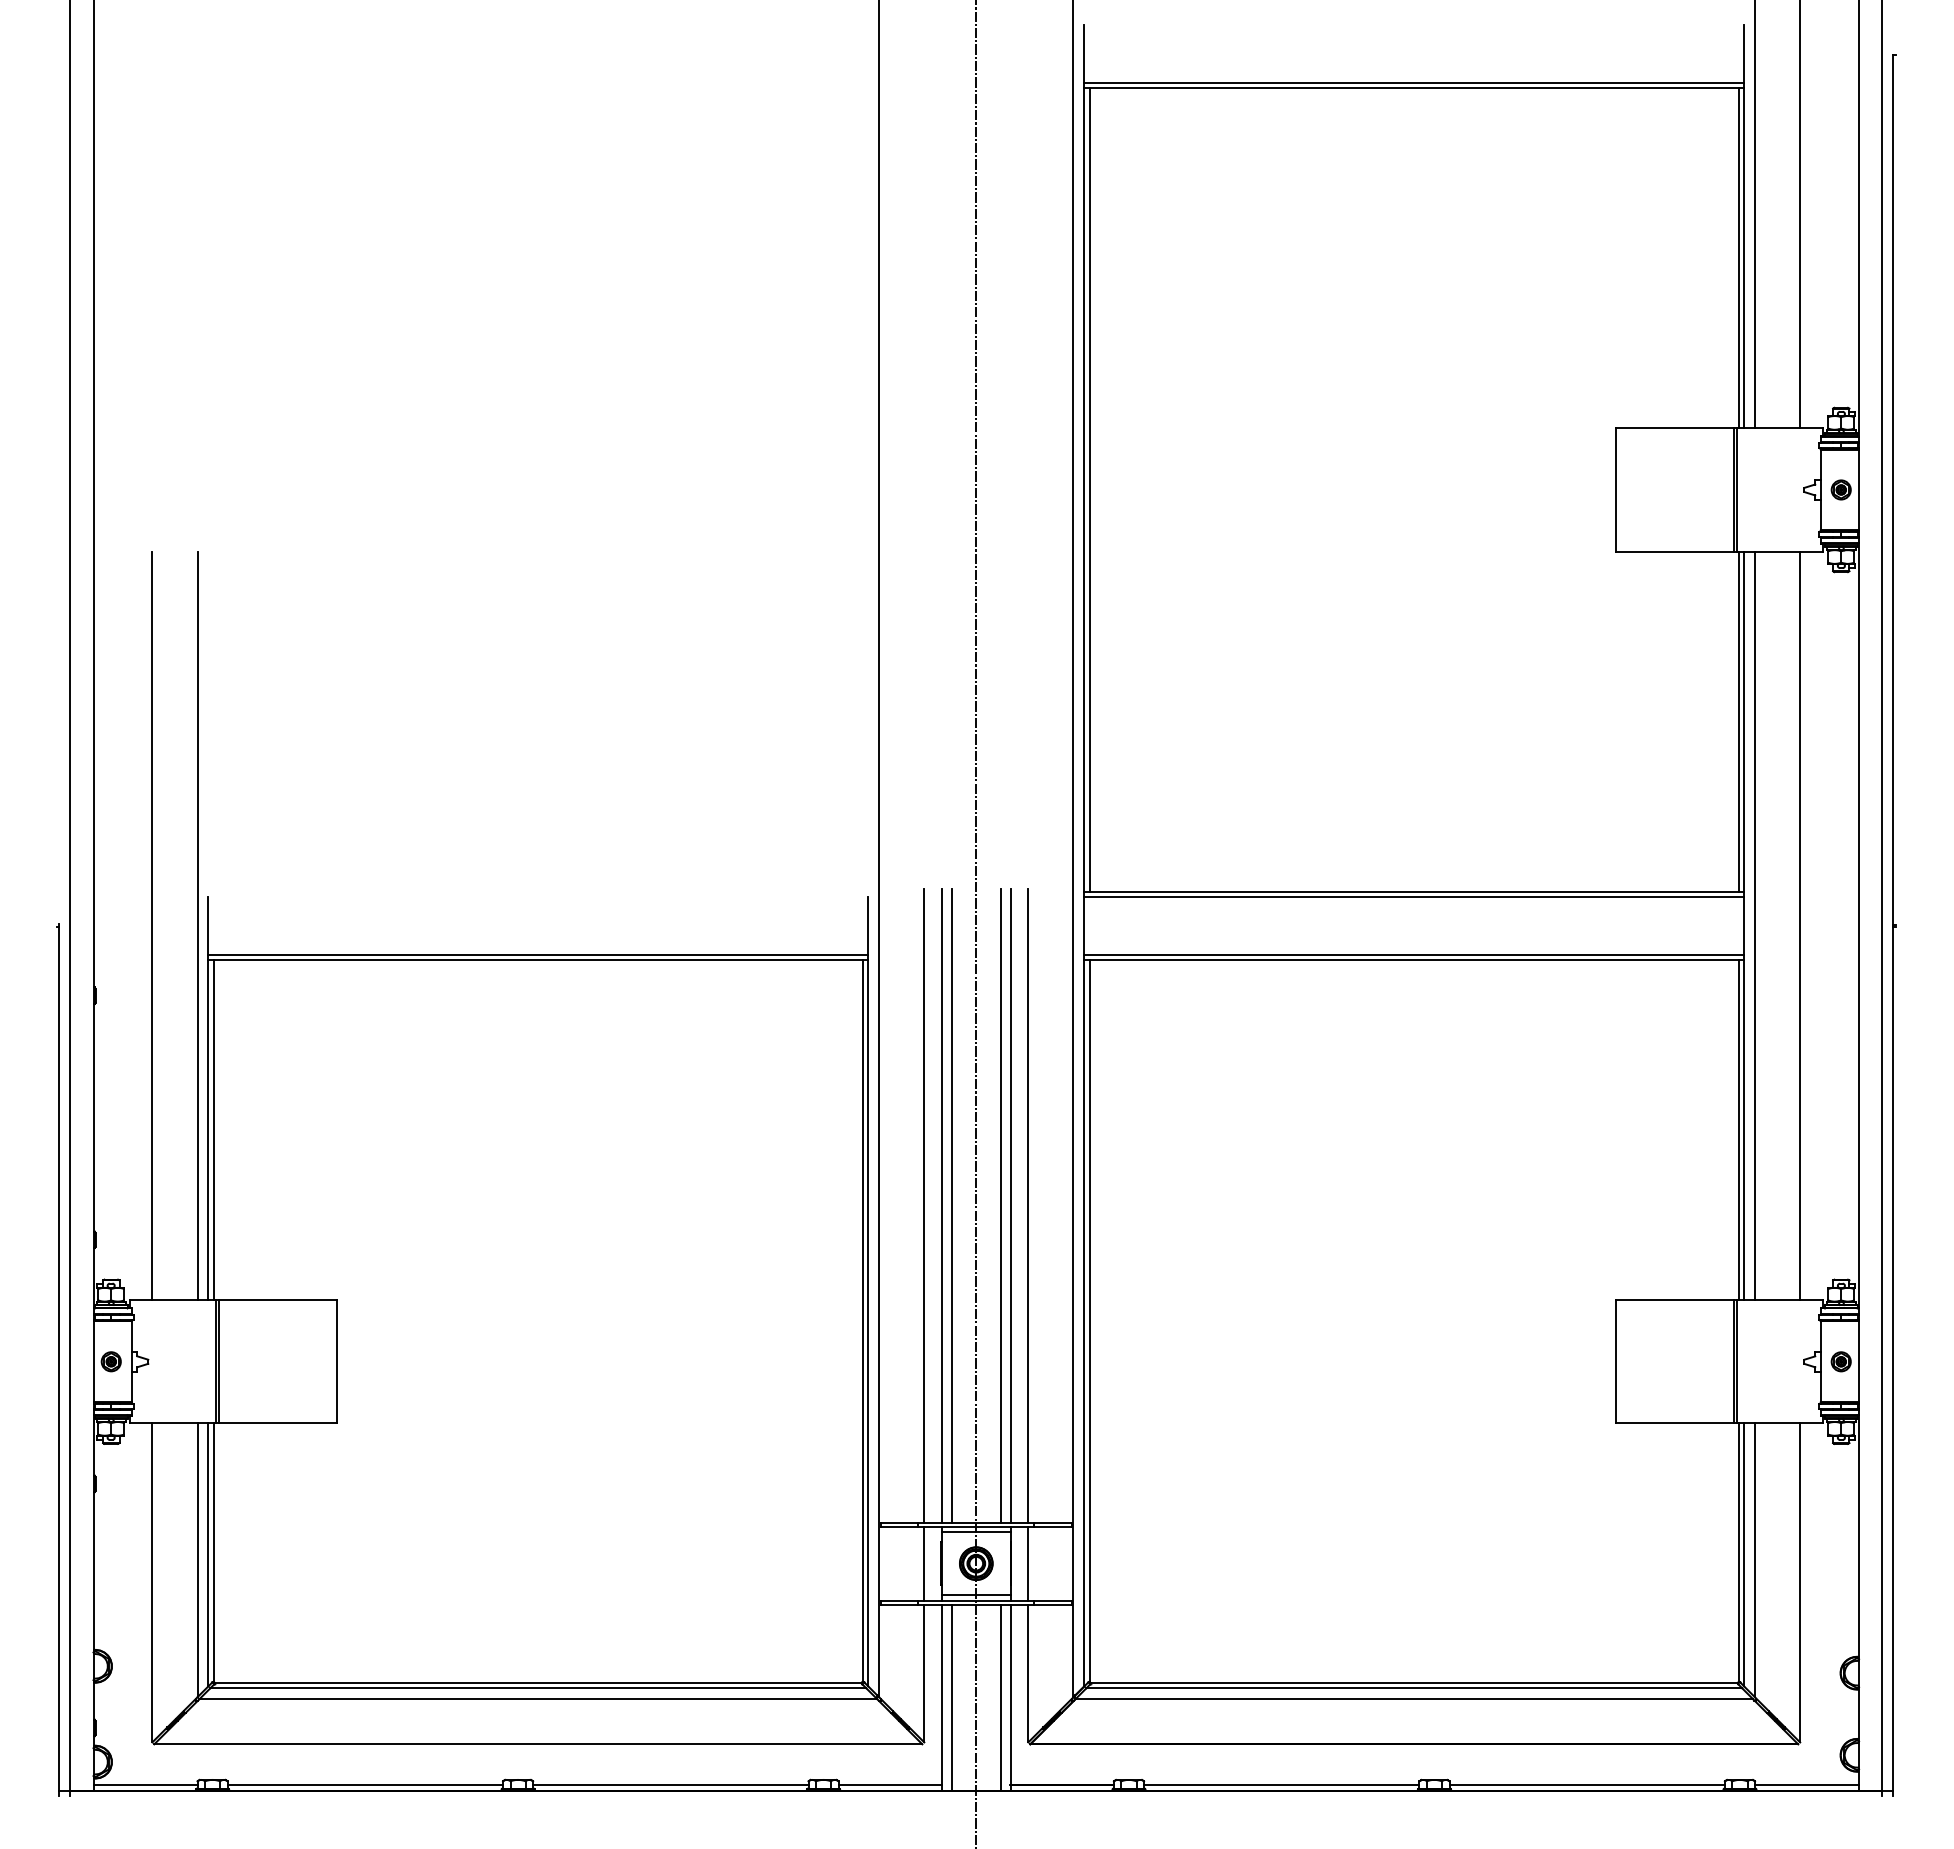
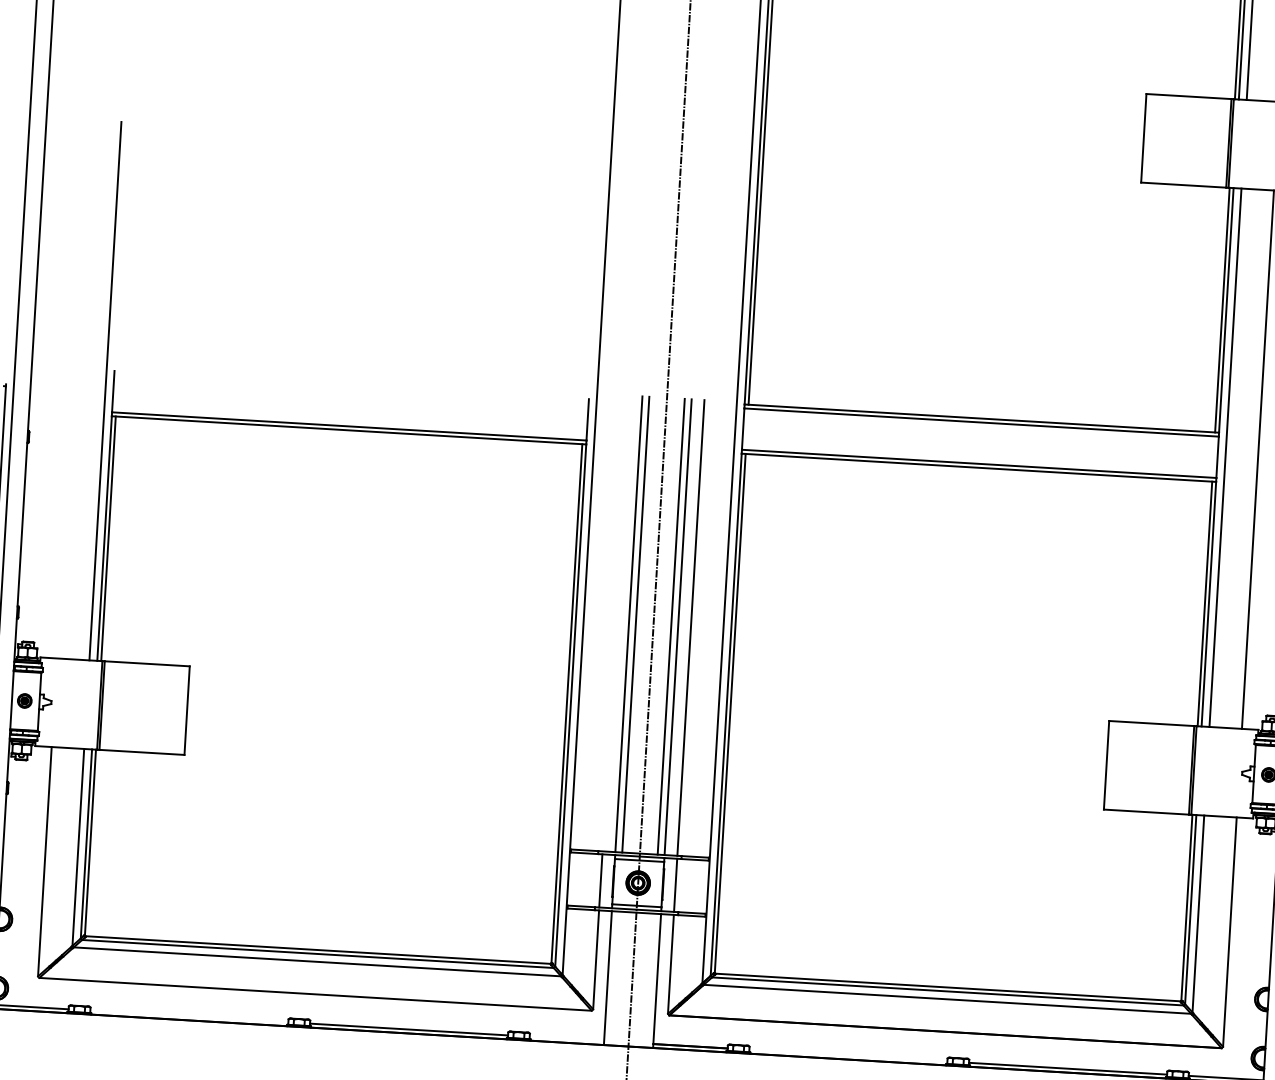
line: (152, 925) -> (73, 389), removed
line: (924, 1205) -> (616, 623), removed
line: (951, 1697) -> (614, 978), removed
line: (1000, 1697) -> (649, 980), removed
line: (365, 1785) -> (189, 1016), removed
line: (890, 1785) -> (567, 1038), removed
line: (1281, 1785) -> (848, 1055), removed

